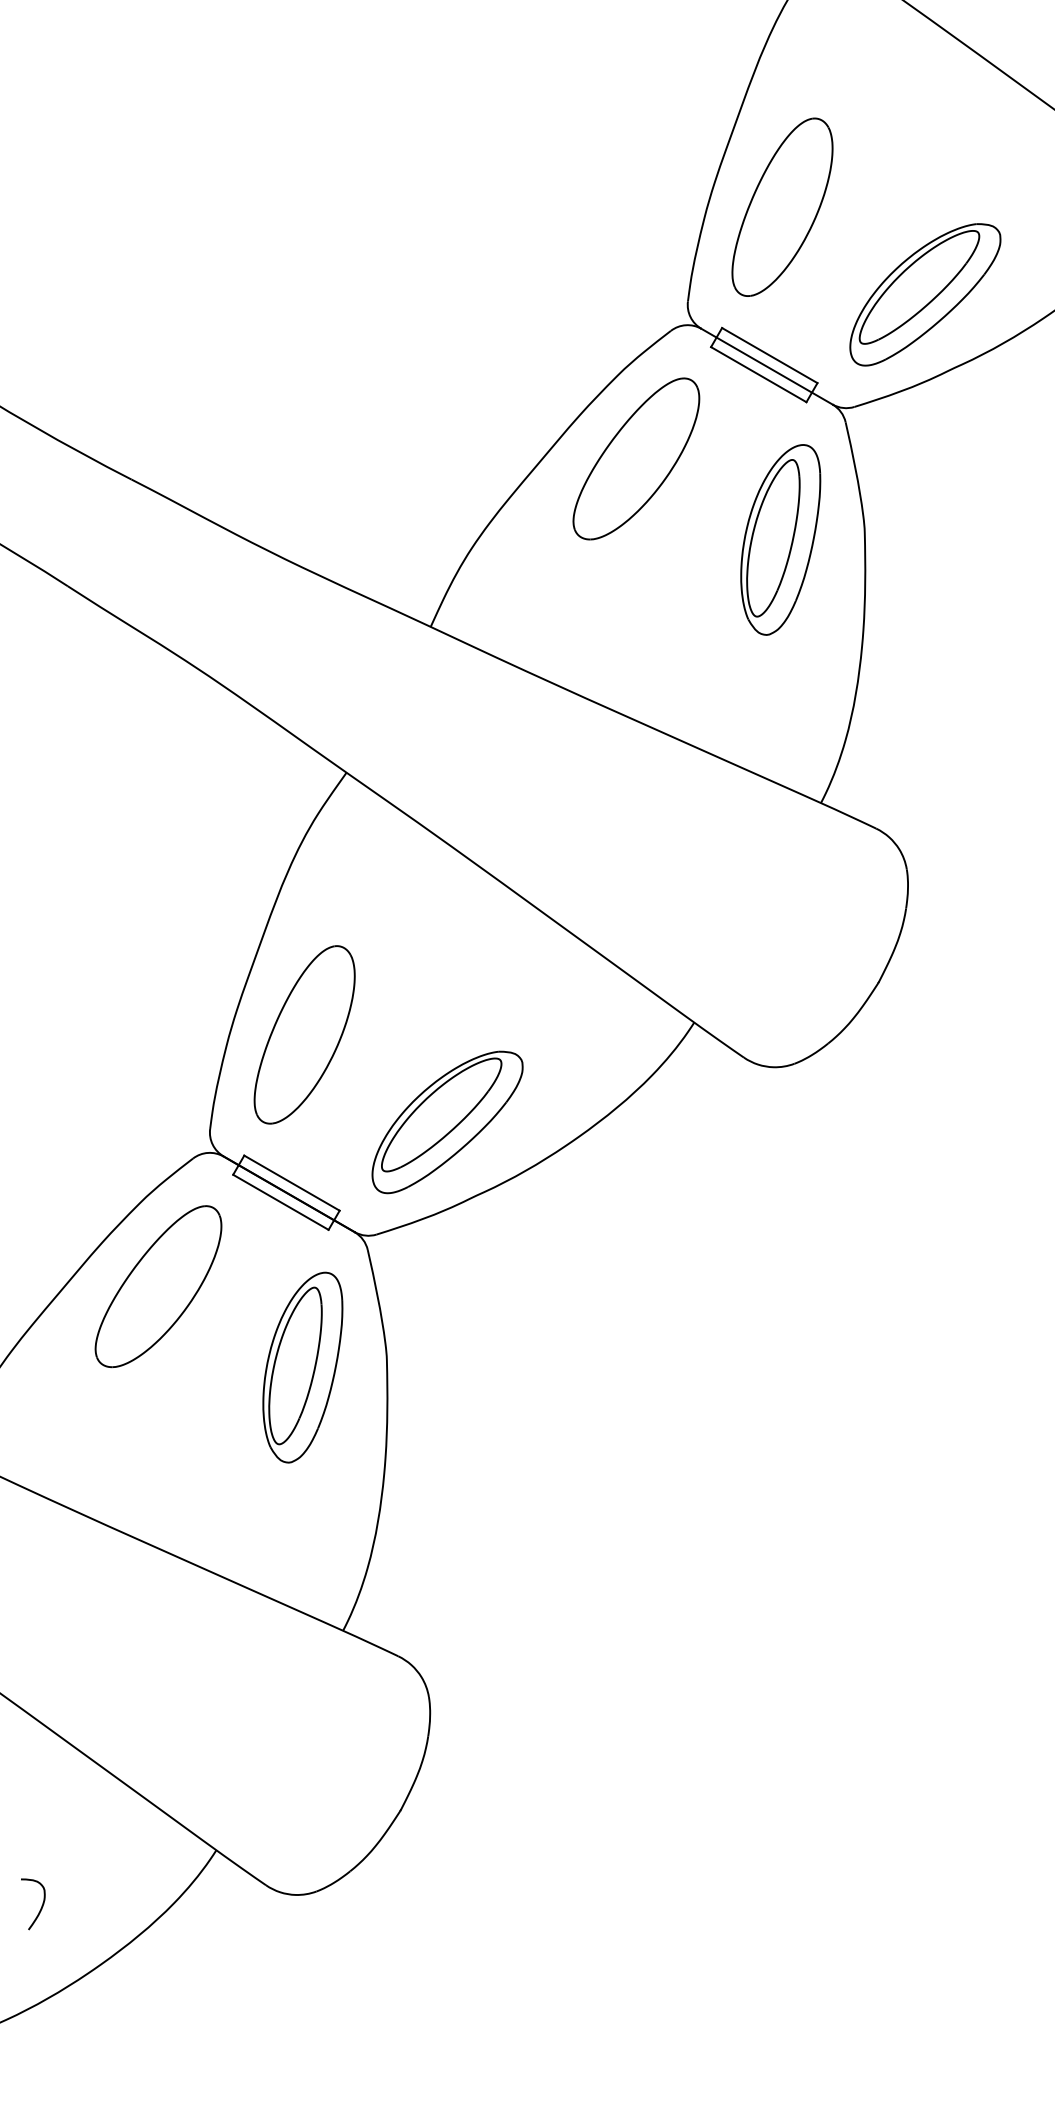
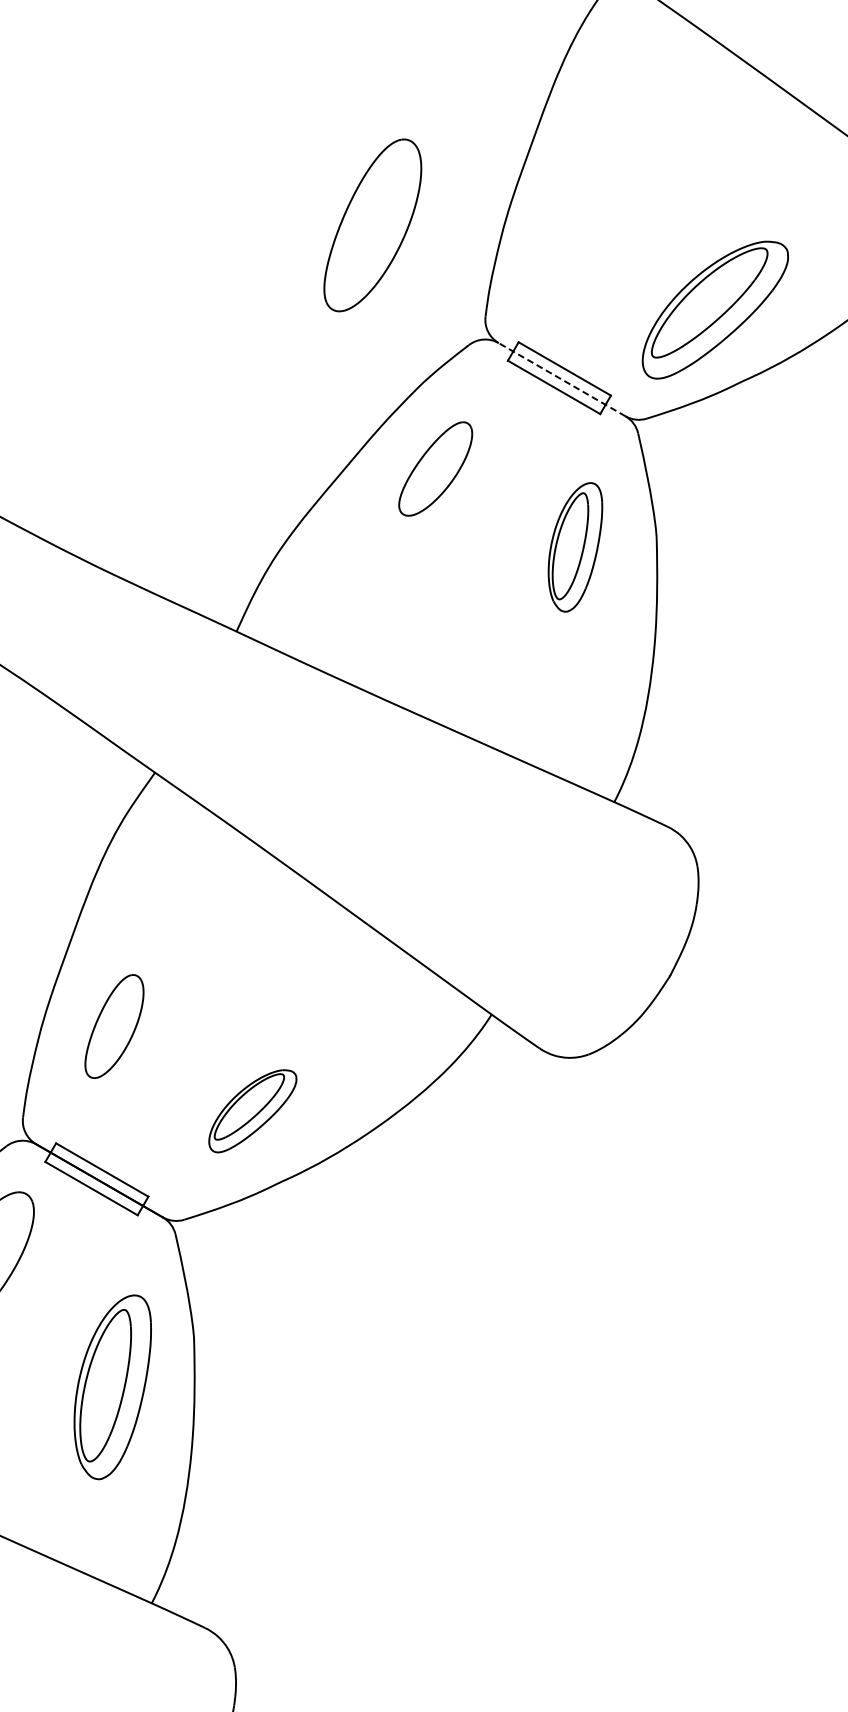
part: (782, 206) -> (372, 224), moved
line: (767, 366) -> (562, 379), solid -> dashed
part: (636, 458) -> (435, 468), size x0.6
part: (780, 539) -> (575, 546), size x0.7
part: (304, 1034) -> (114, 1026), size x0.6
part: (447, 1122) -> (252, 1111), size x0.6
part: (302, 1367) -> (112, 1387), moved

